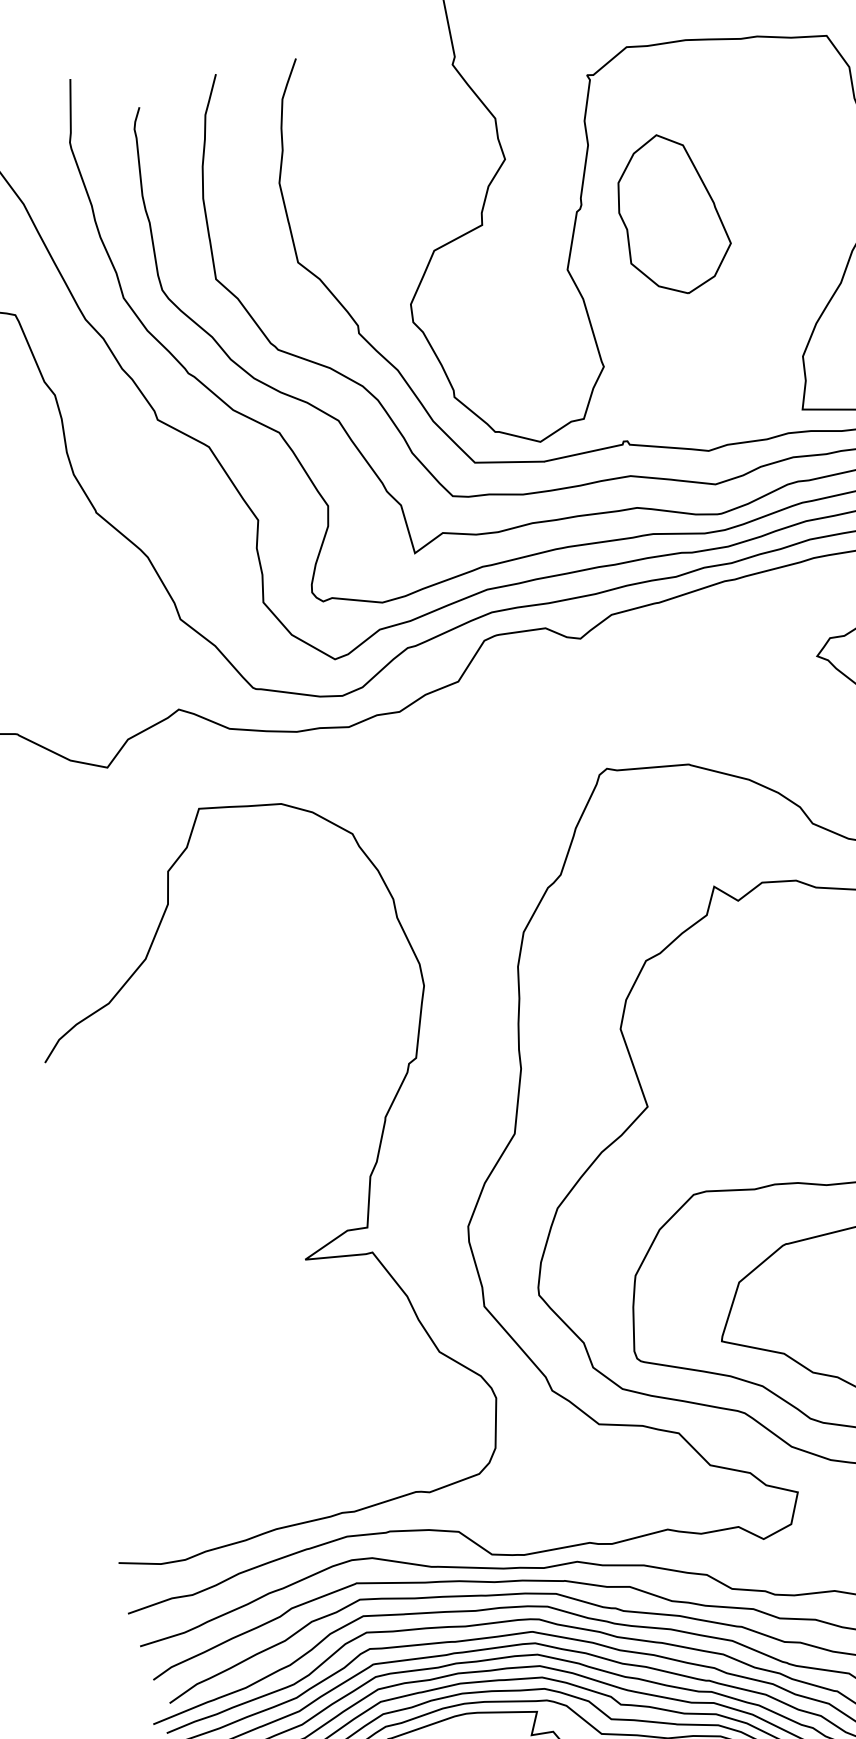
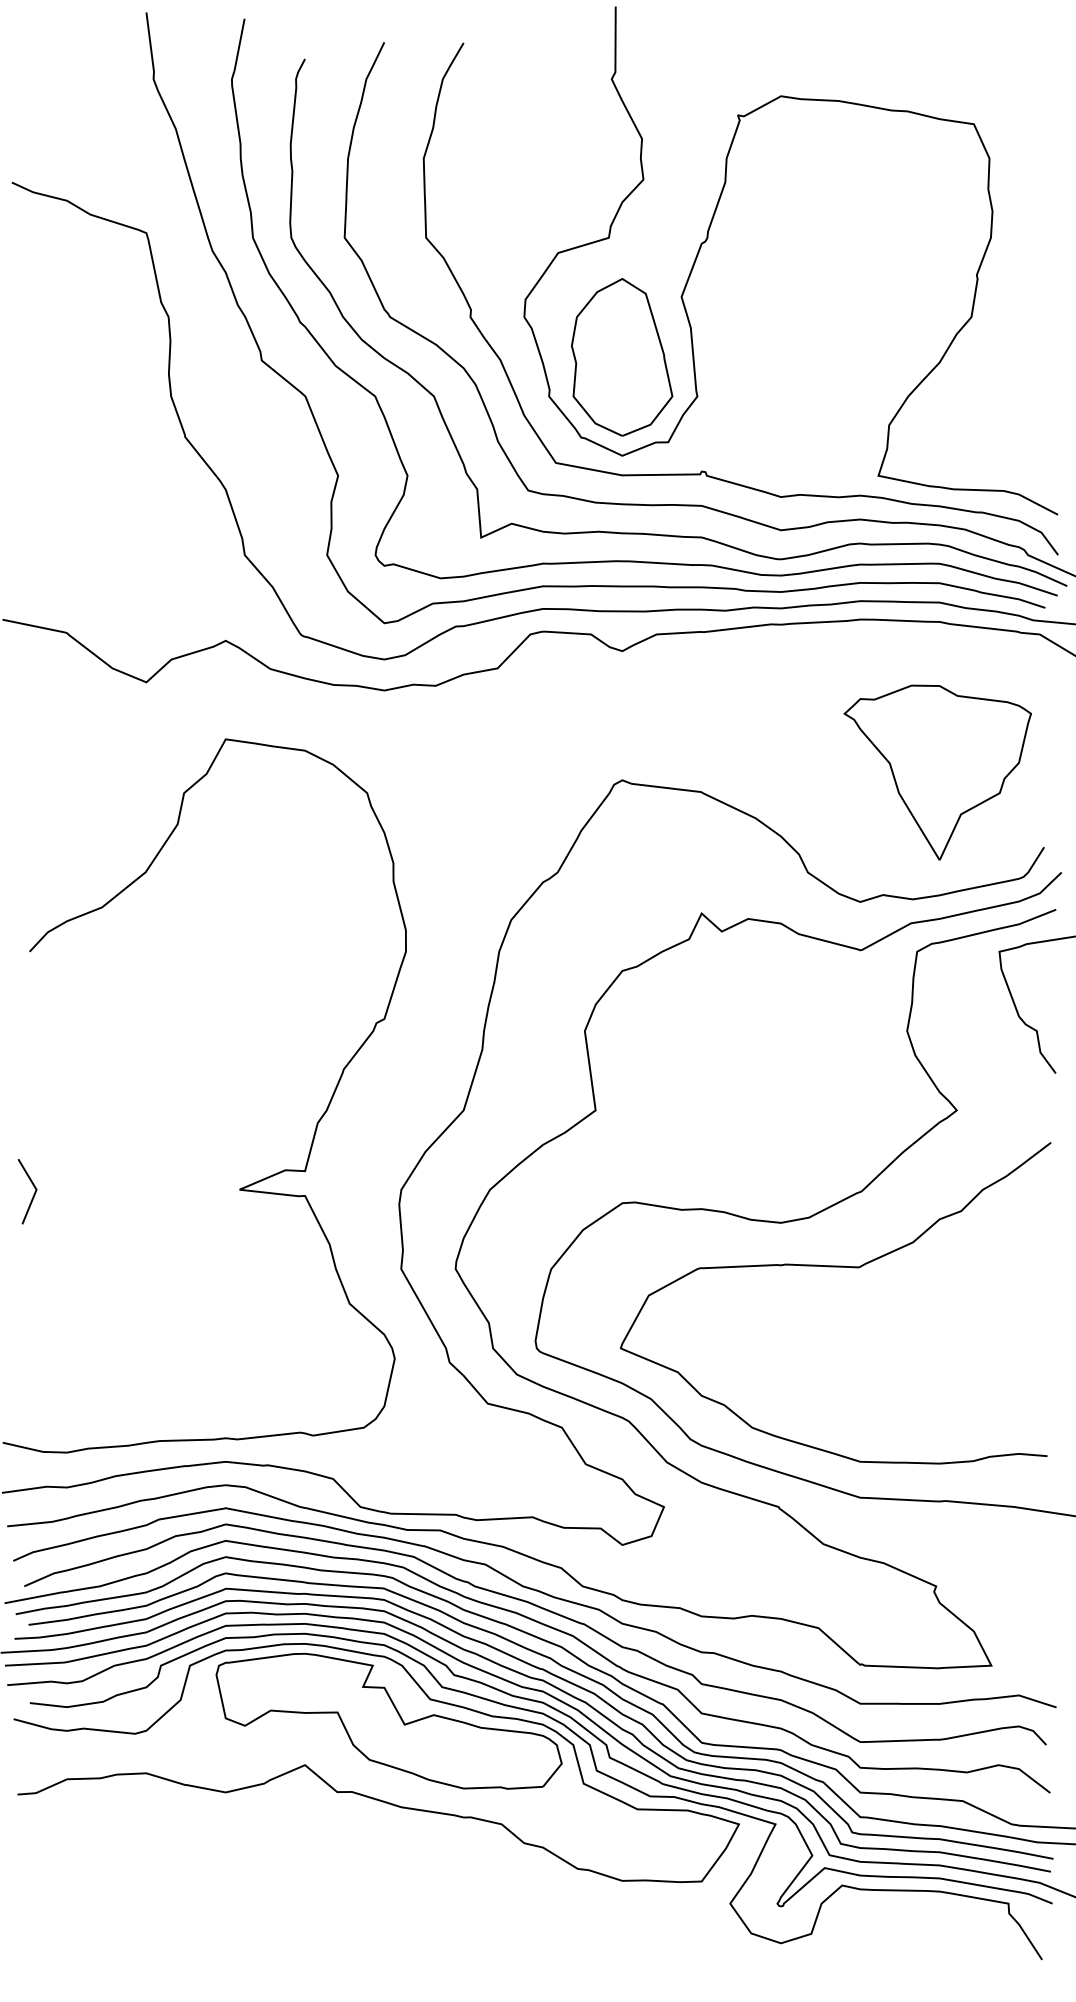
part: (672, 214) -> (622, 357), moved
line: (98, 1306) -> (33, 1194), added

